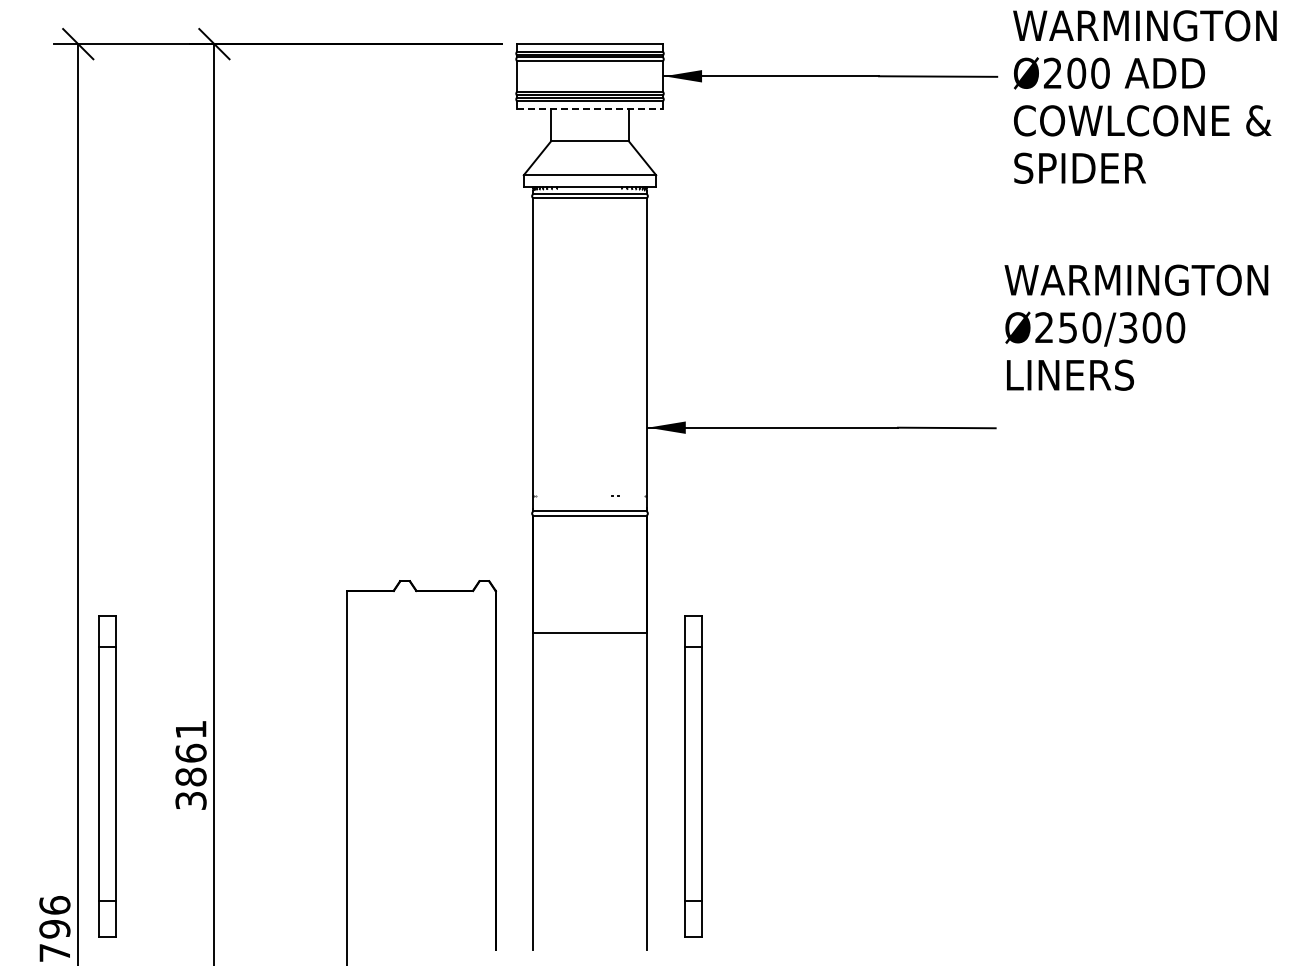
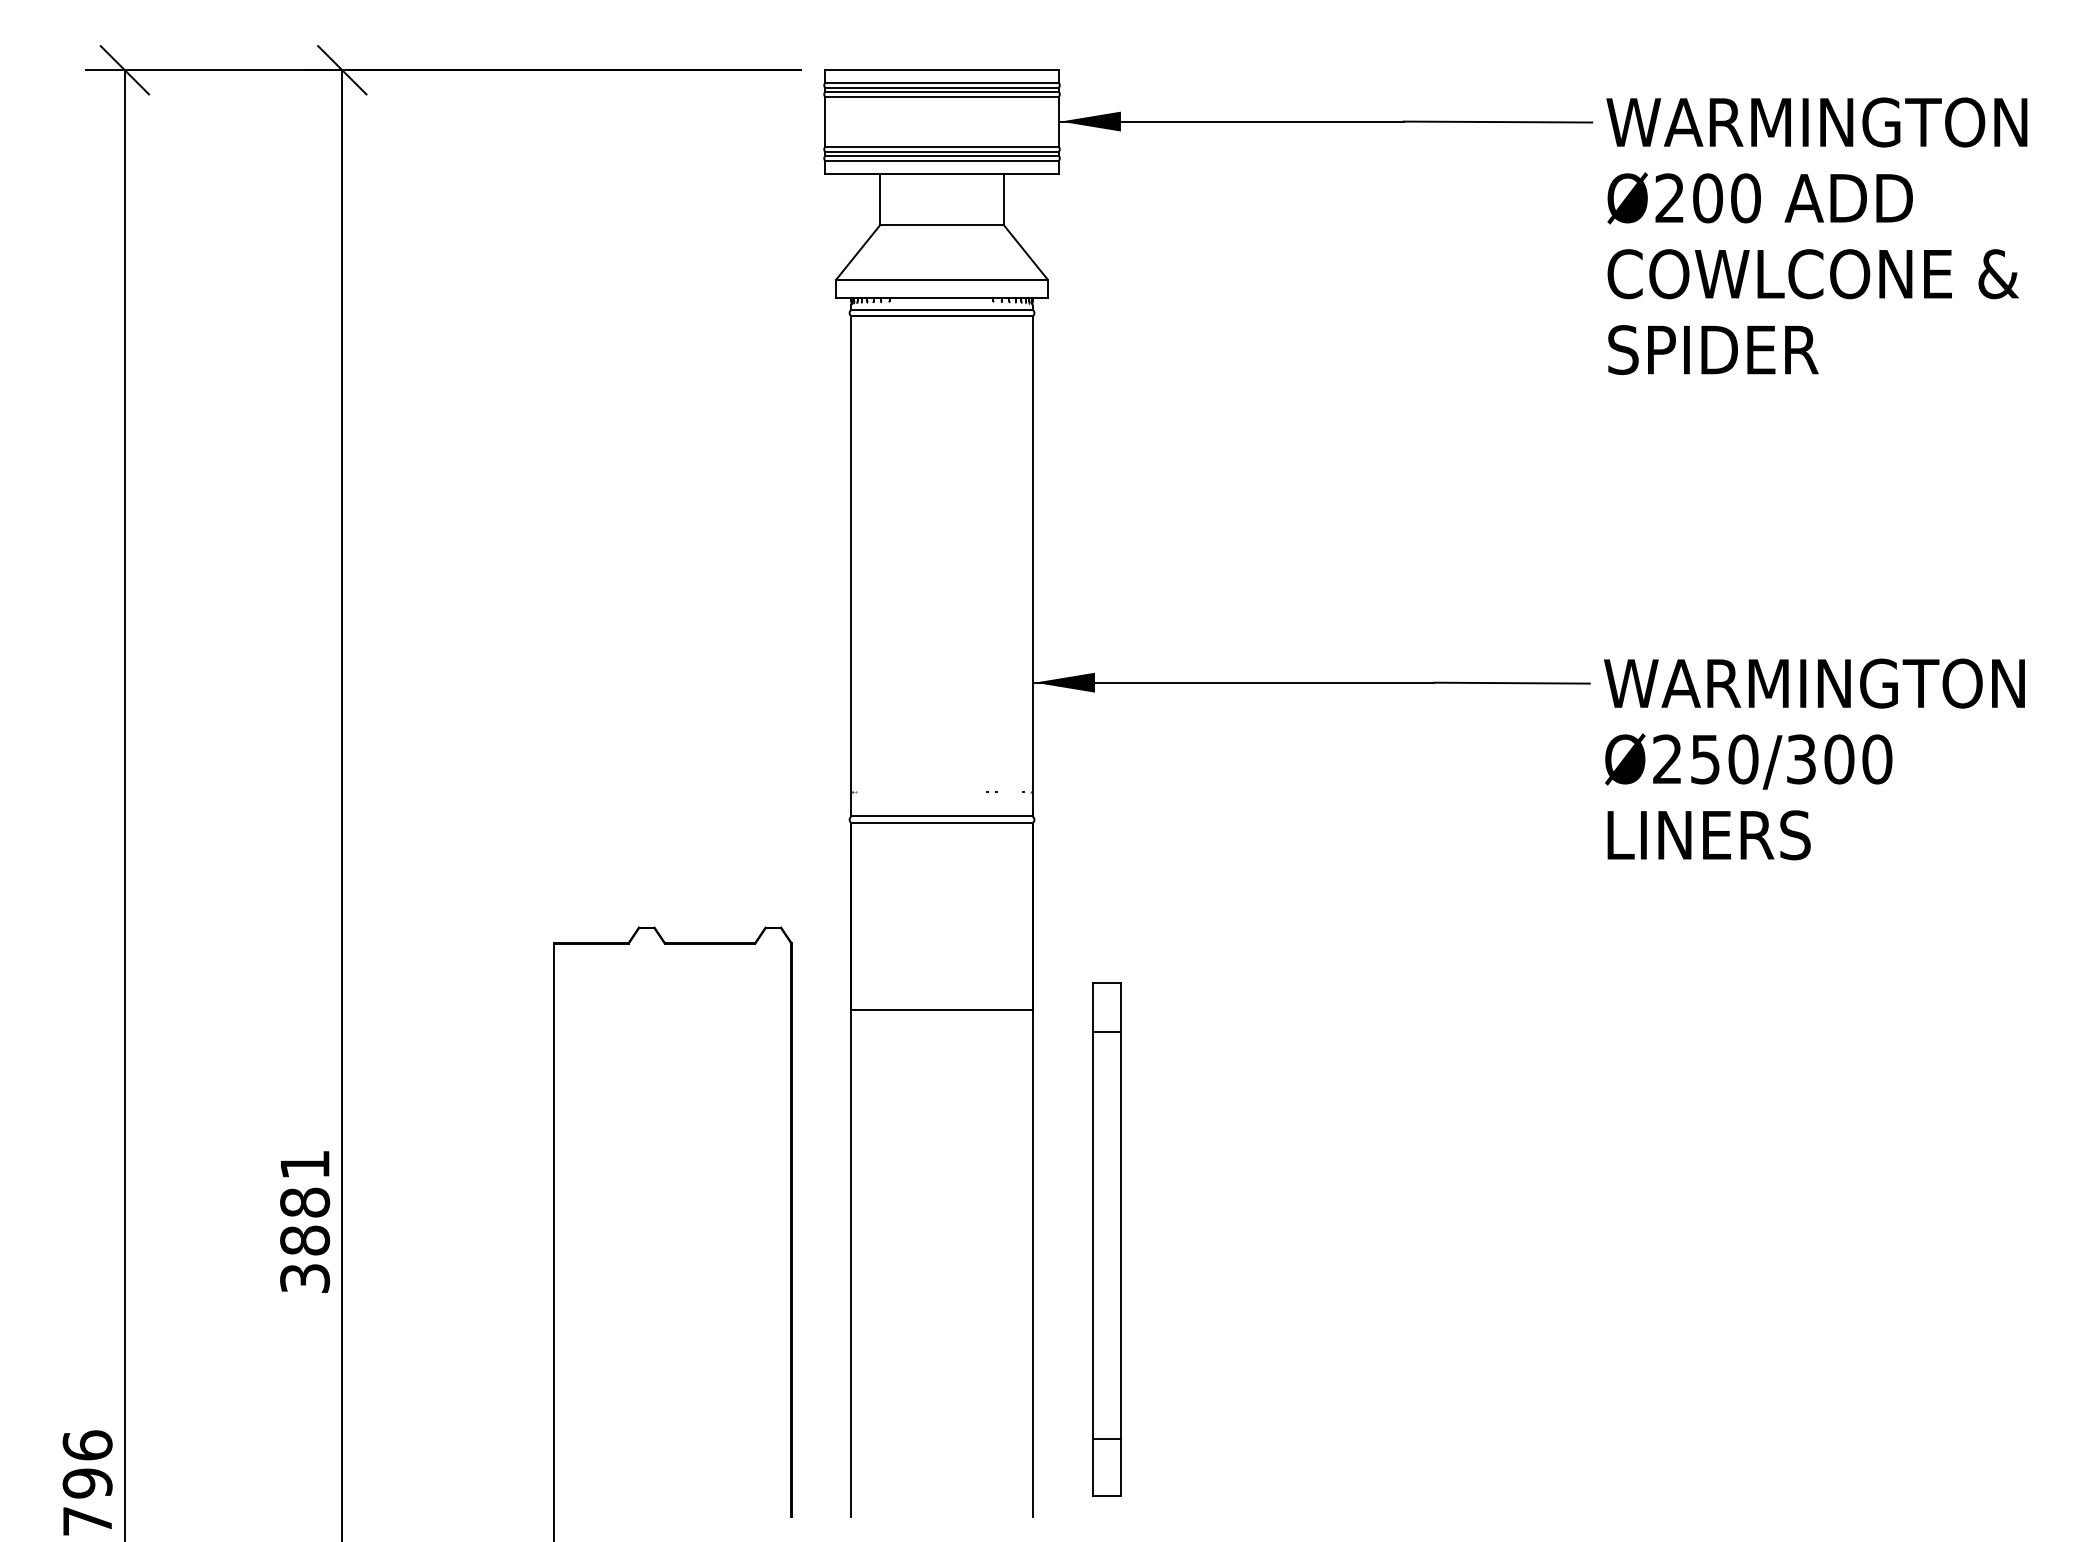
text: (1144, 96) -> (1816, 235), moved
line: (590, 108) -> (942, 173), dashed -> solid
text: (1136, 327) -> (1814, 759), moved
text: (190, 752) -> (304, 1201), 3861 -> 3881
part: (107, 776) -> (171, 1239), removed

